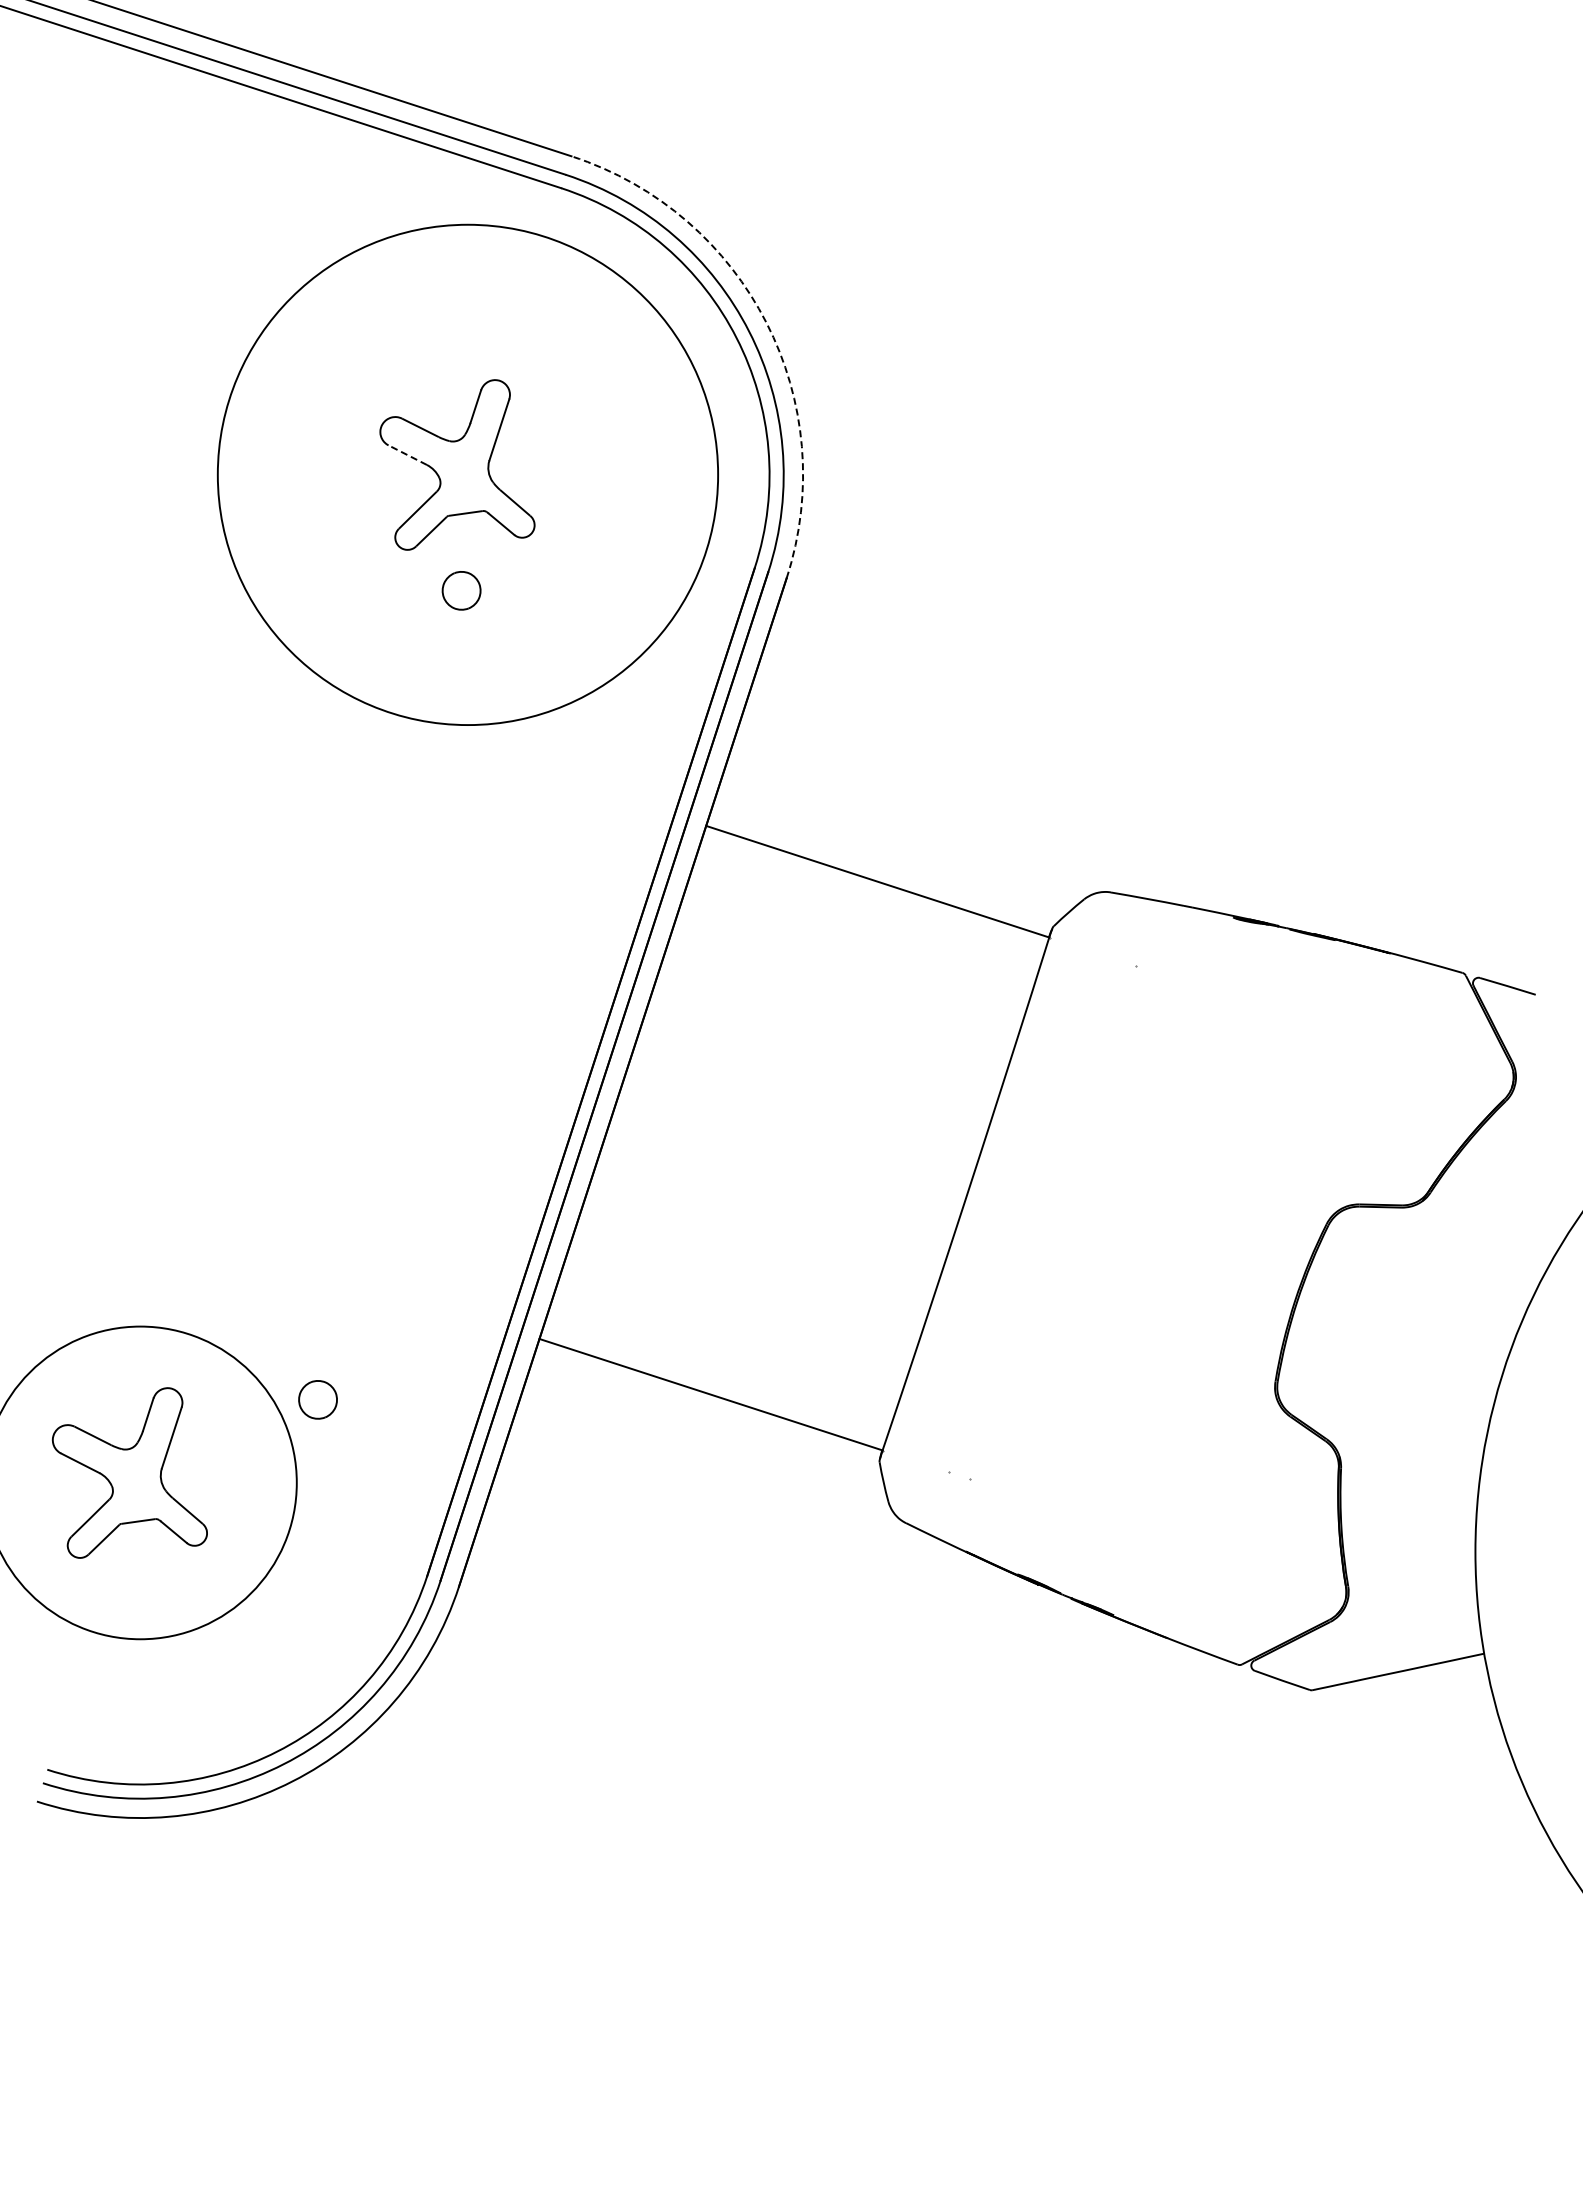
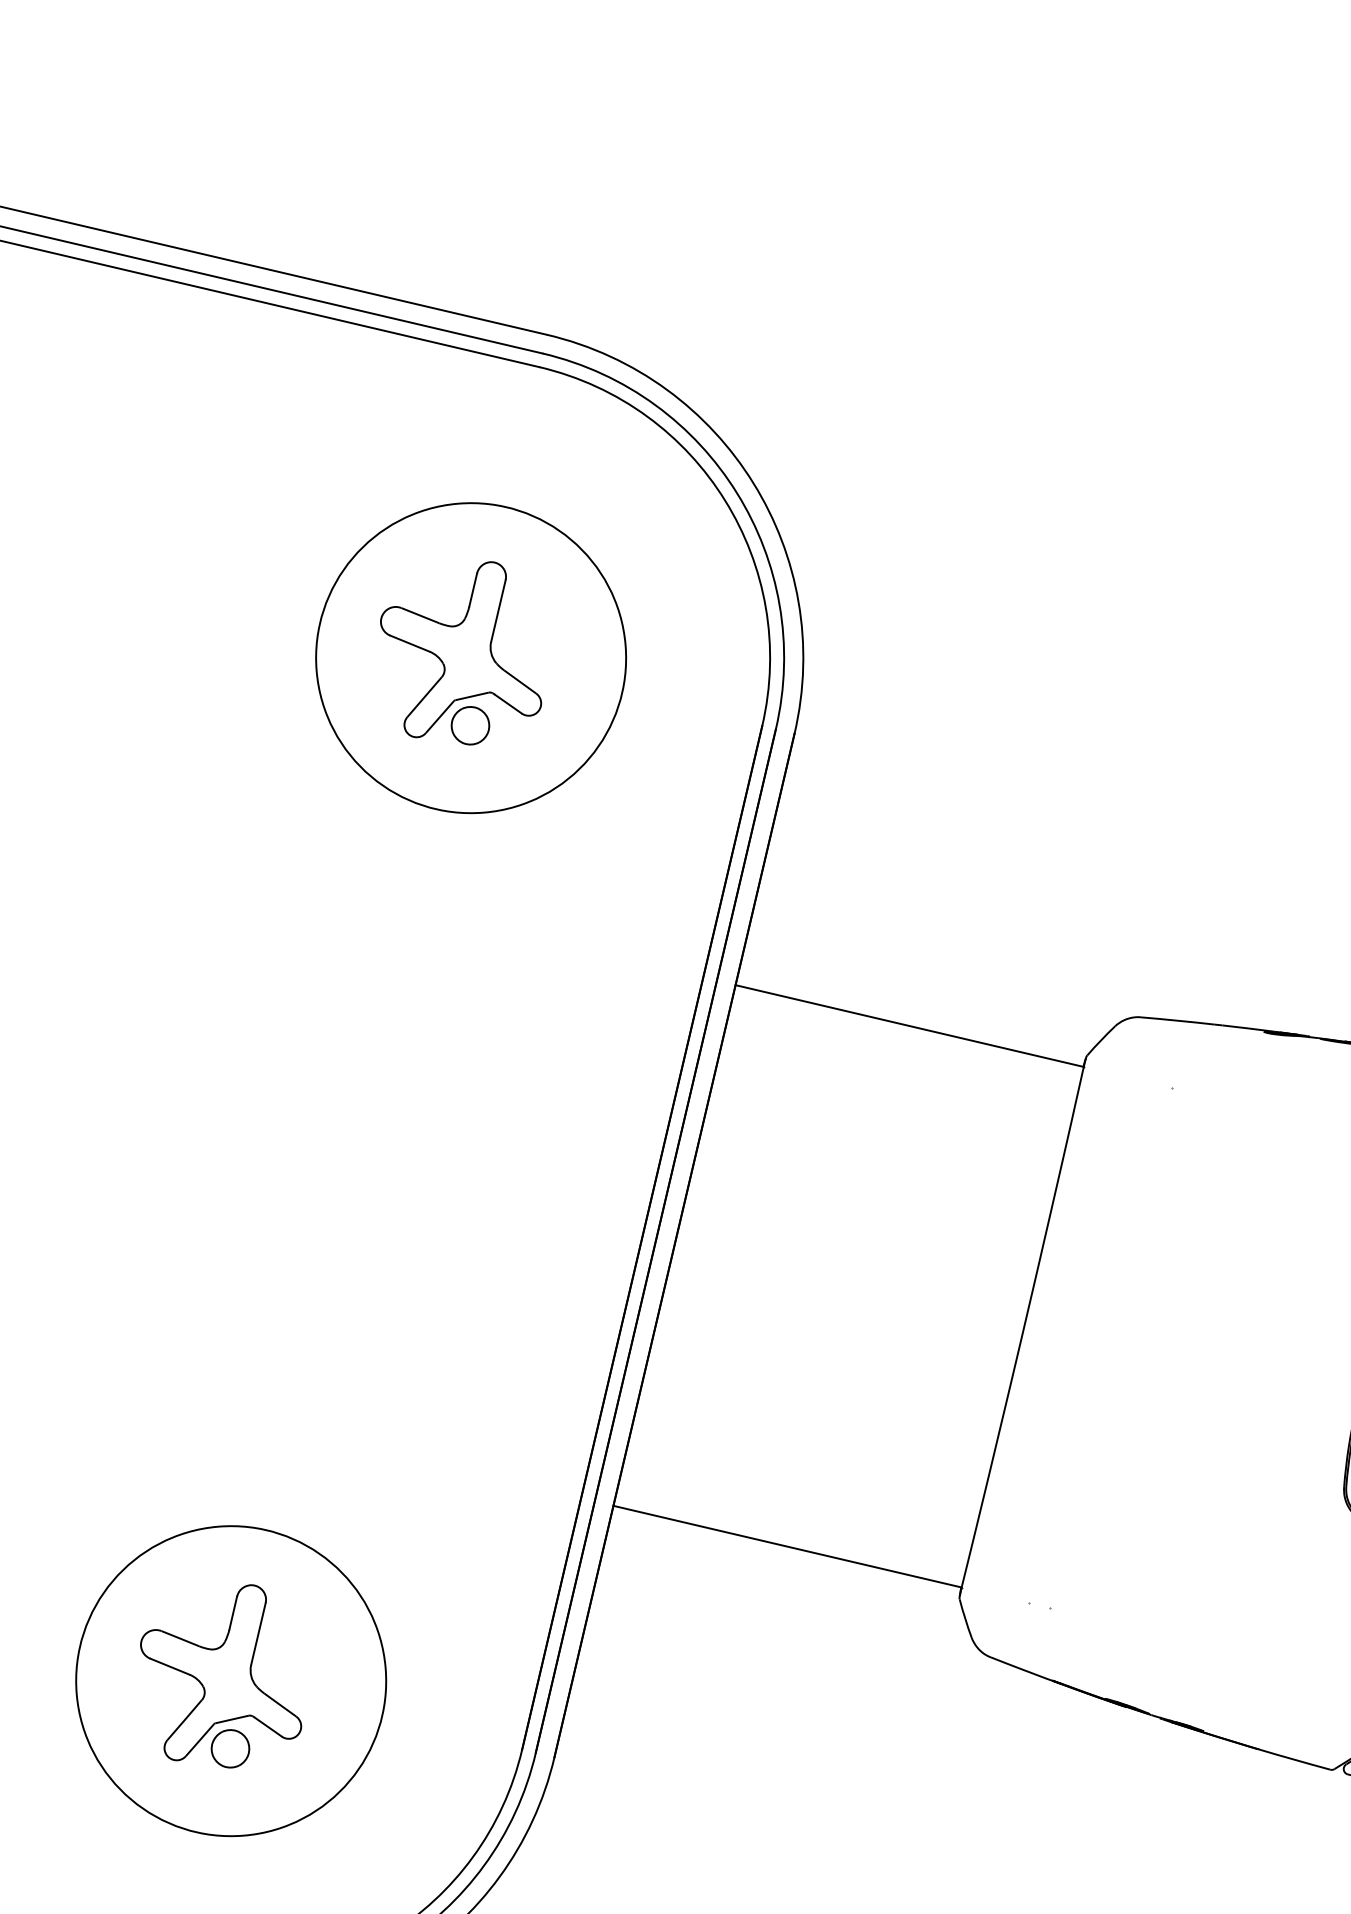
arc: (766, 322) -> (753, 482), dashed -> solid
line: (407, 455) -> (409, 643), dashed -> solid
circle: (467, 474) -> (470, 657), size x0.62
part: (461, 590) -> (470, 725), moved
part: (317, 1399) -> (229, 1748), moved

